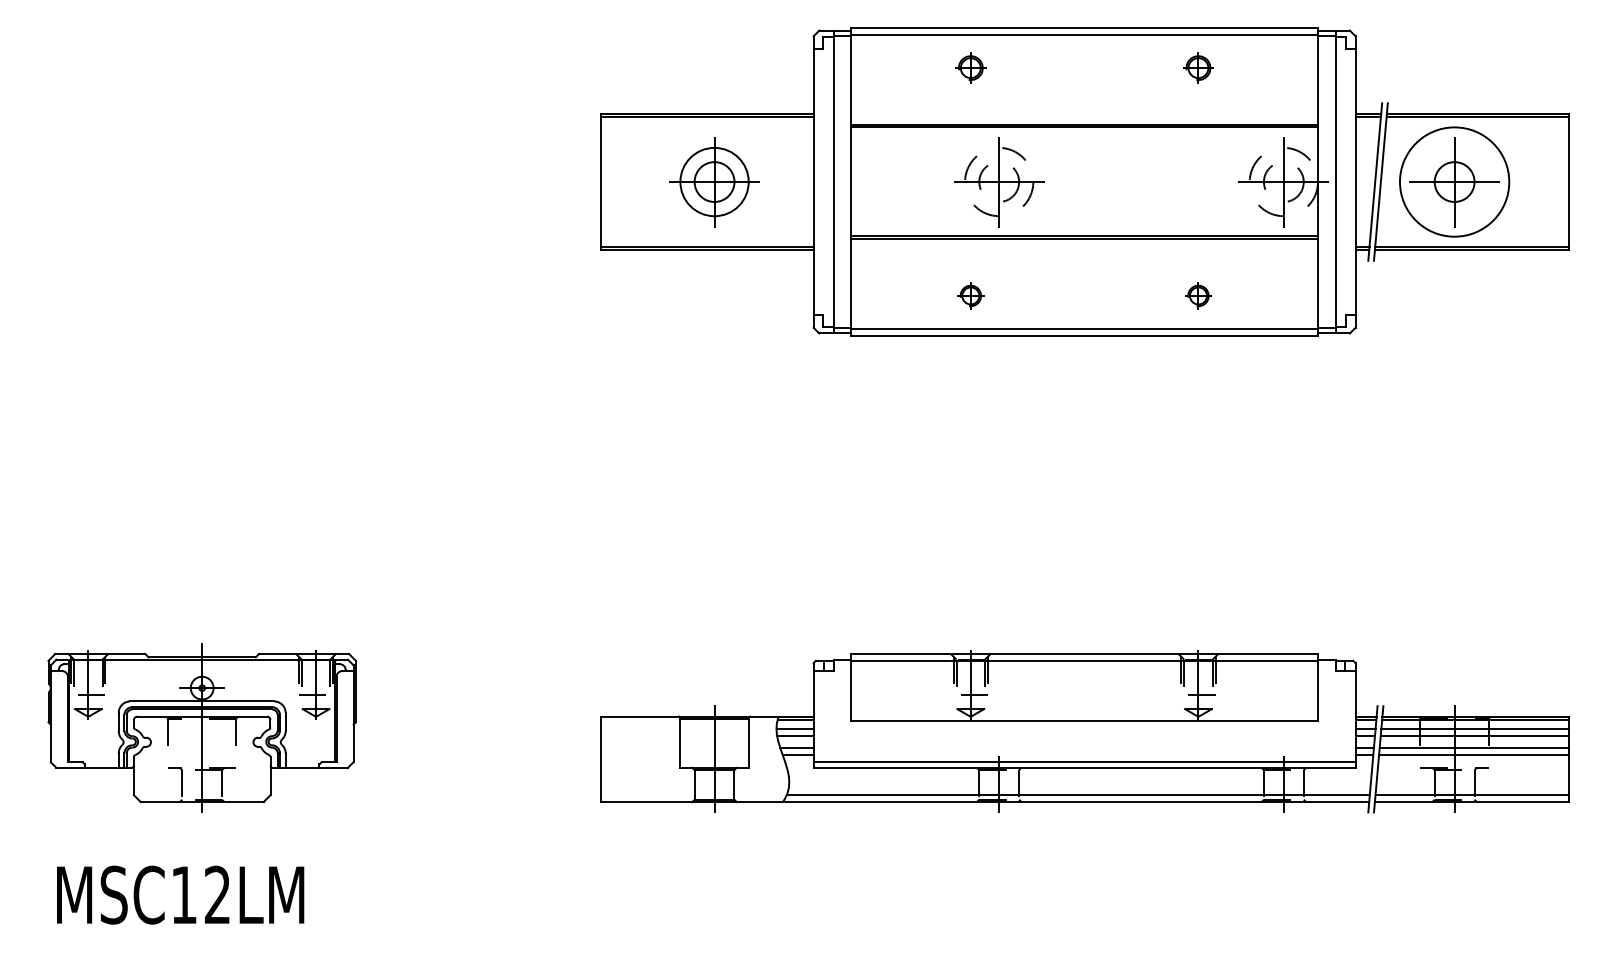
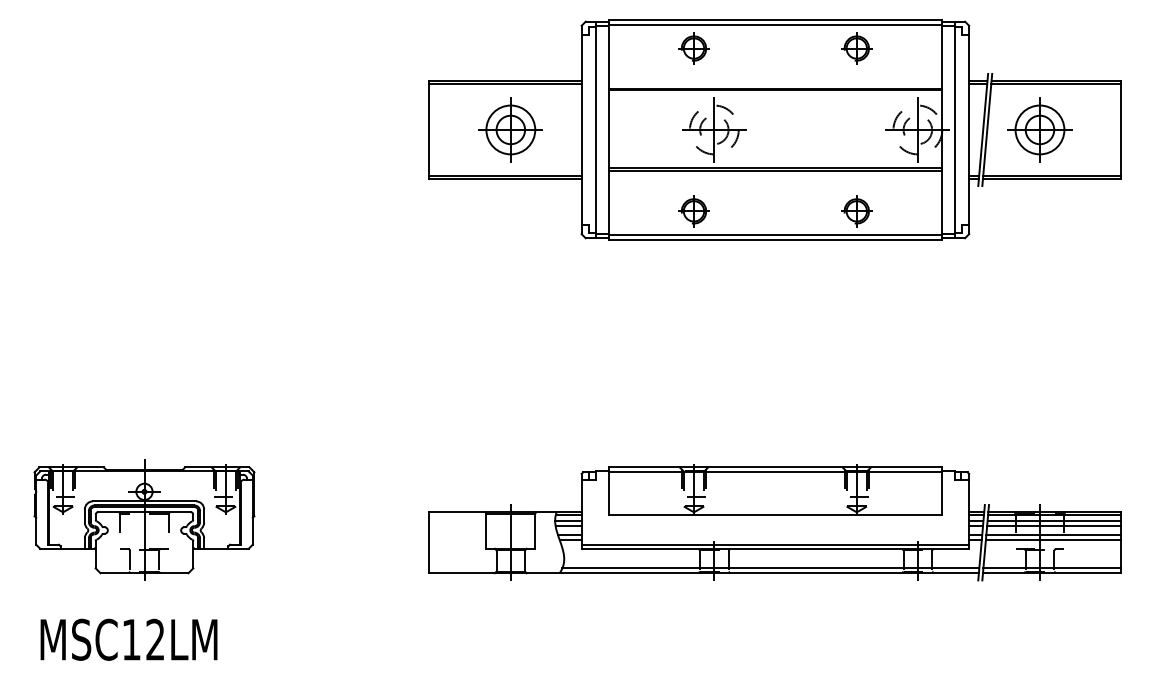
part: (970, 67) -> (693, 48), size x1.43
part: (1198, 67) -> (856, 48), size x1.43
circle: (1454, 181) -> (1039, 129), size x0.62
part: (970, 295) -> (693, 211), size x1.67
part: (1198, 295) -> (856, 211), size x1.67

